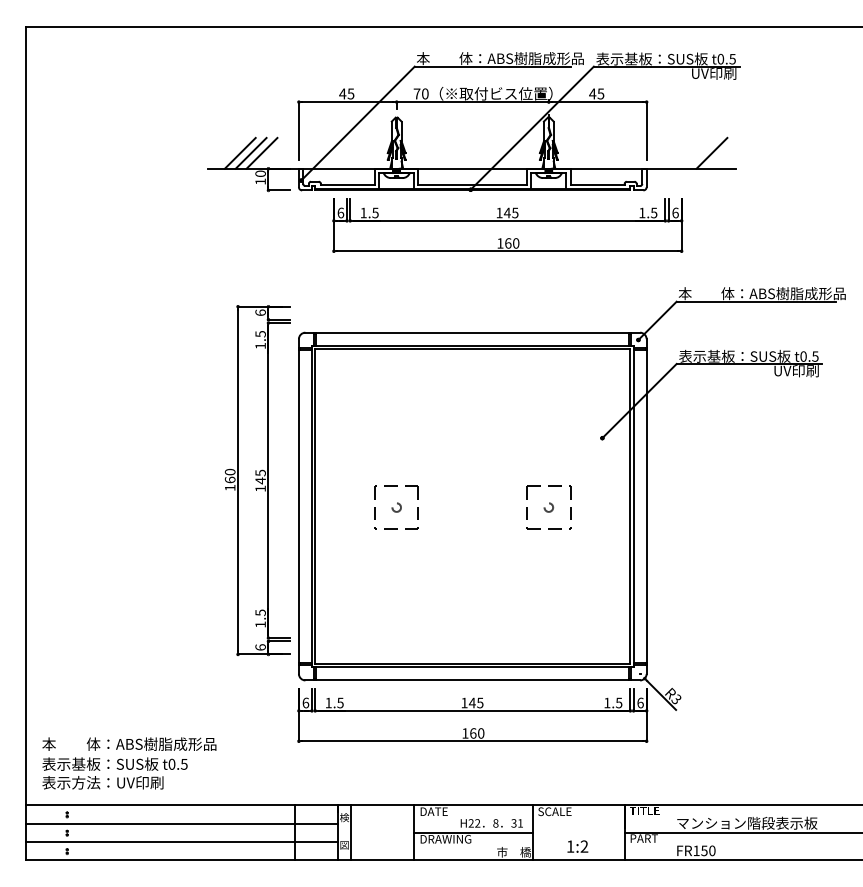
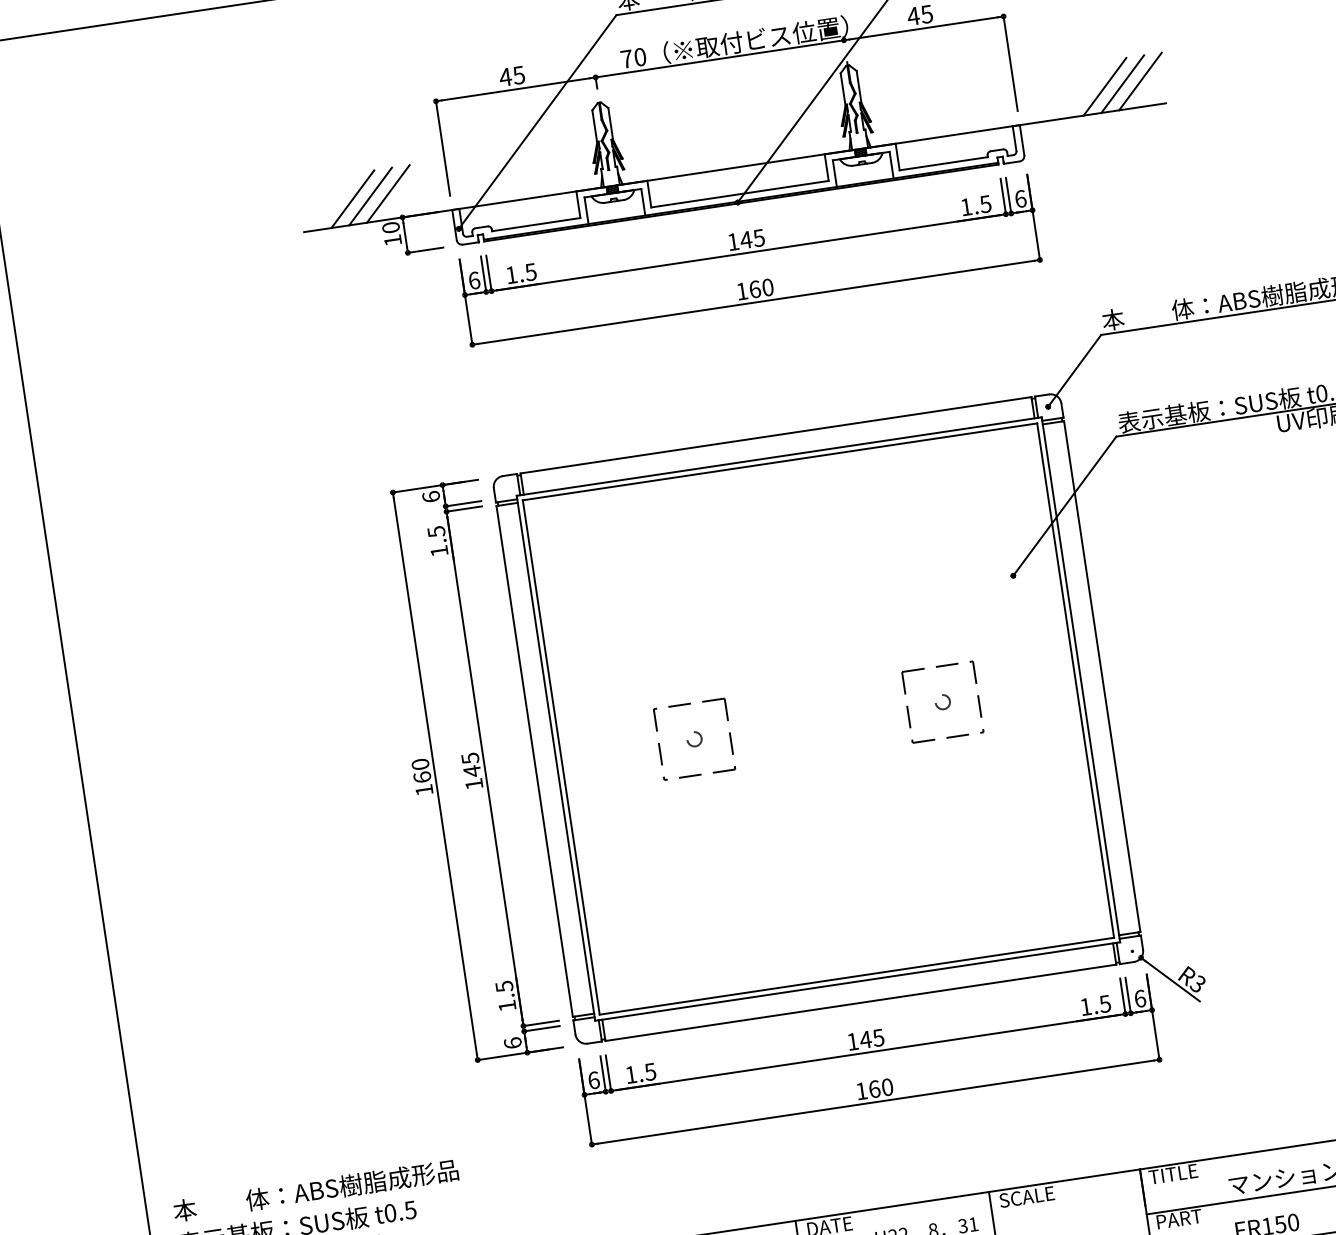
line: (700, 152) -> (1103, 85), added
line: (722, 152) -> (1139, 80), added
part: (507, 225) -> (749, 260), moved
part: (257, 480) -> (467, 771), moved

